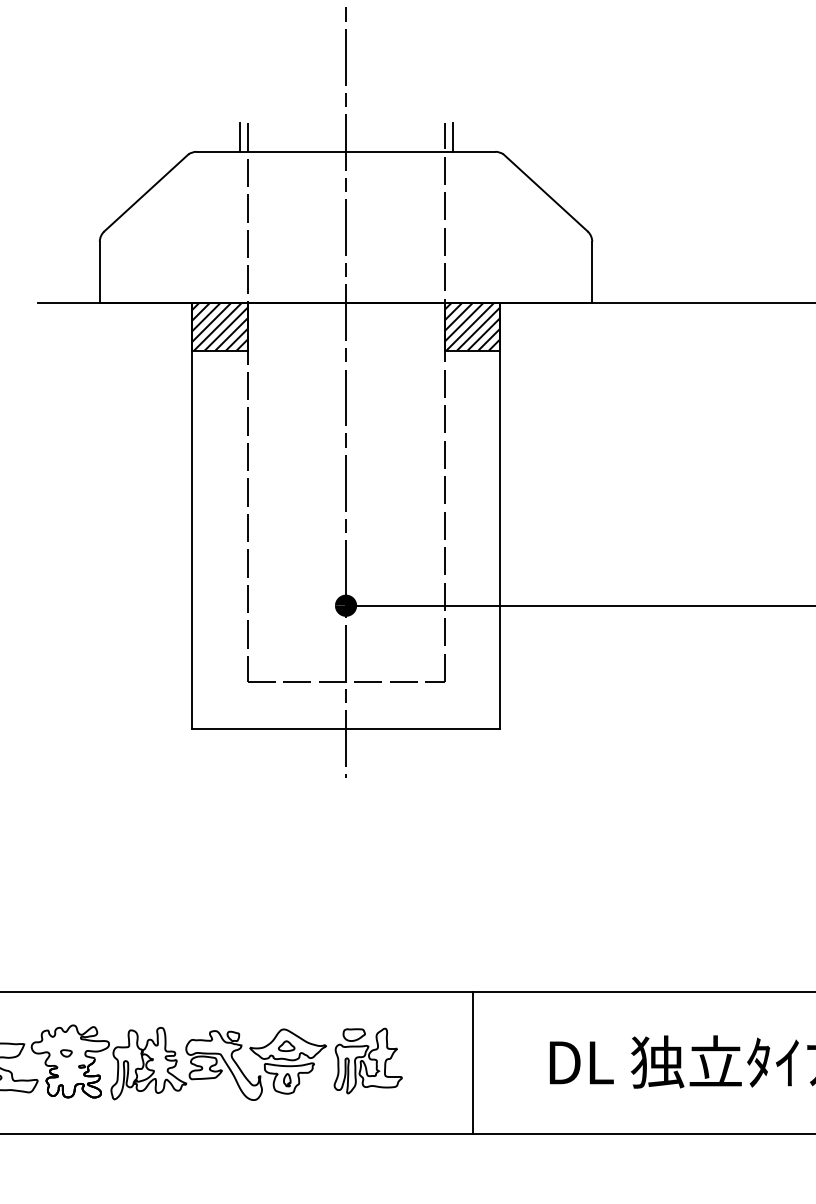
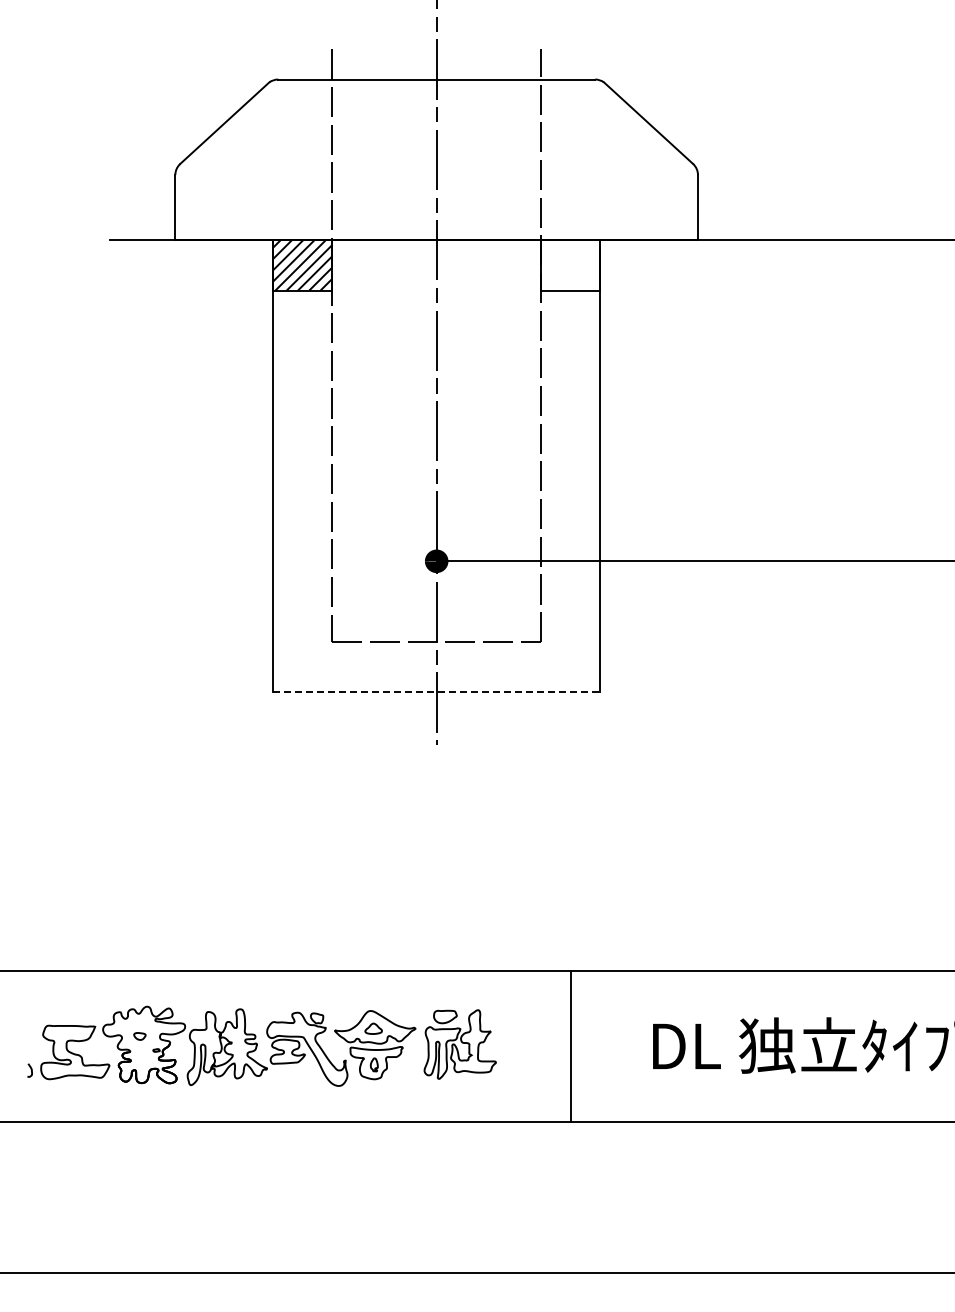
line: (239, 137) -> (323, 64), removed
line: (452, 137) -> (549, 64), removed
hatch: (472, 327) -> (570, 265), removed
line: (346, 729) -> (437, 692), solid -> dashed

